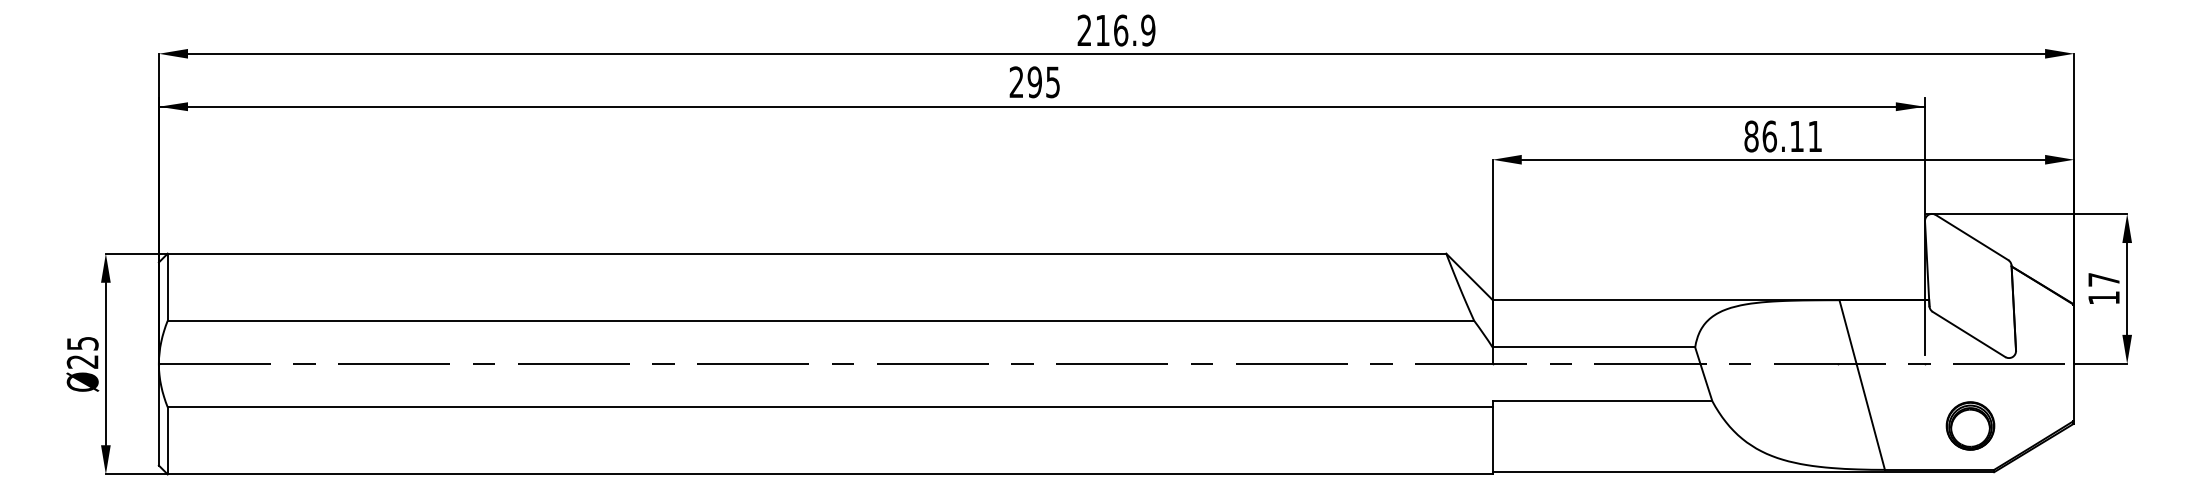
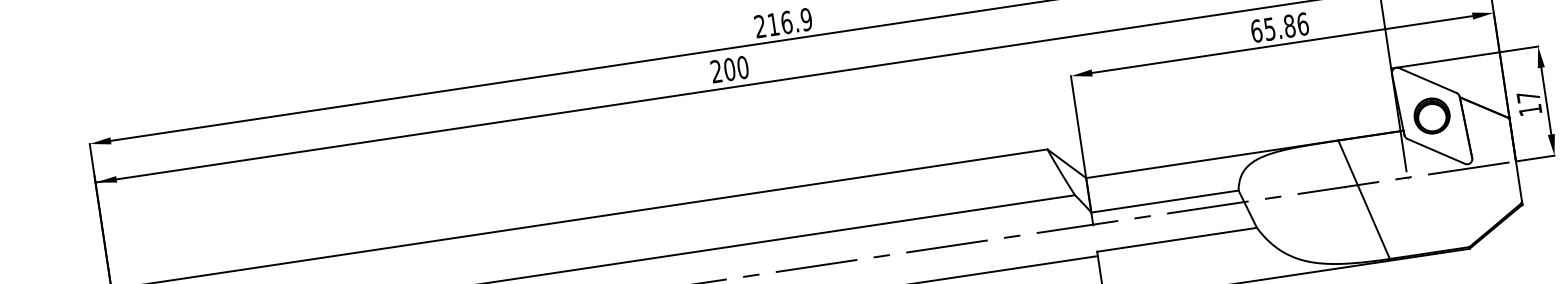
text: (1043, 82) -> (736, 68), 295 -> 200
text: (1783, 136) -> (1279, 27), 86.11 -> 65.86
part: (1970, 425) -> (1432, 115), moved

